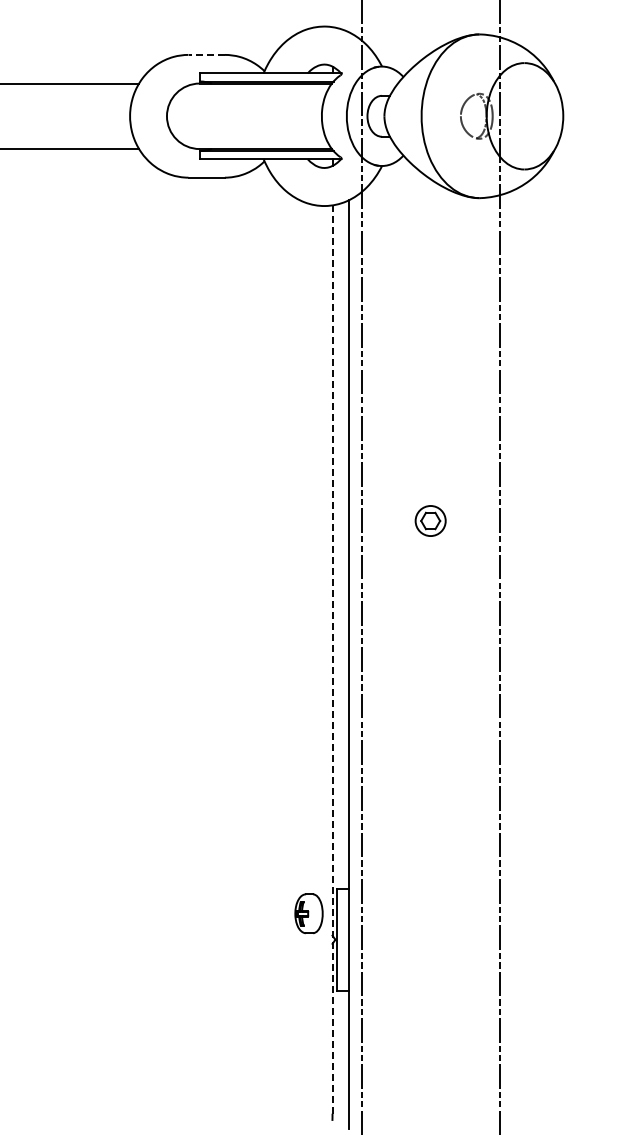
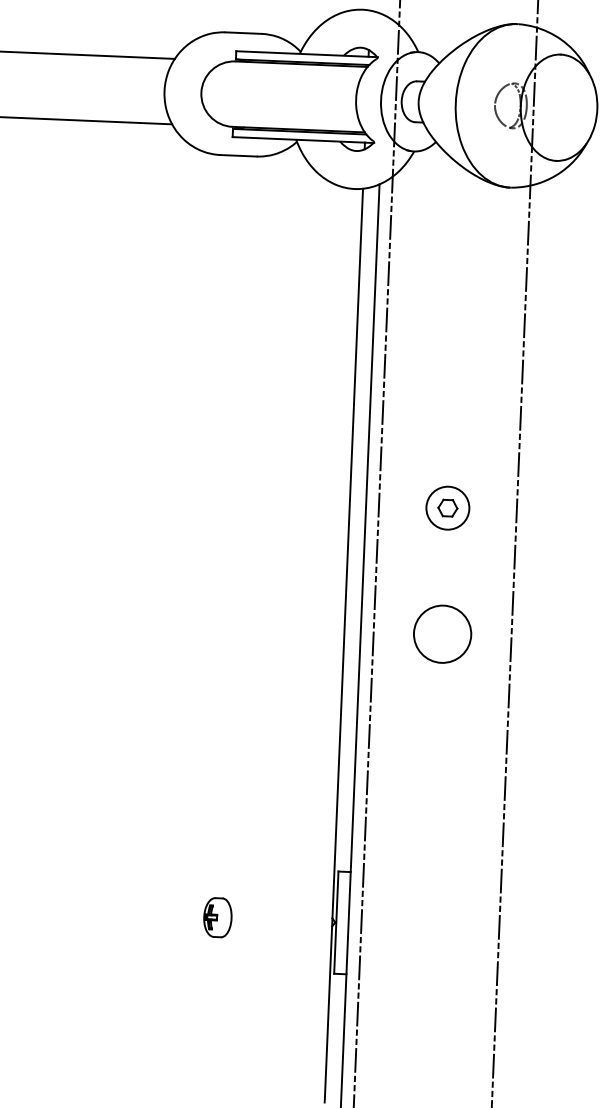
line: (206, 54) -> (243, 32), dashed -> solid
circle: (430, 520) -> (447, 507), size x1.43
circle: (430, 646) -> (442, 633), added
line: (332, 659) -> (344, 642), dashed -> solid
part: (308, 913) -> (217, 917), moved

